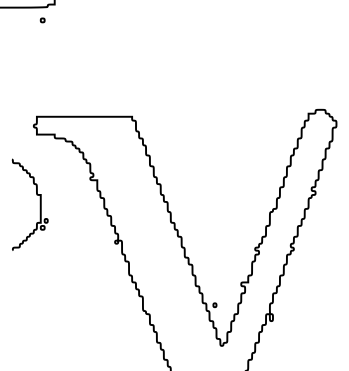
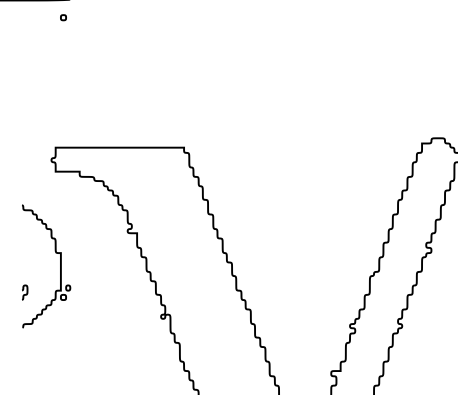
curve: (13, 225) -> (24, 294), added

